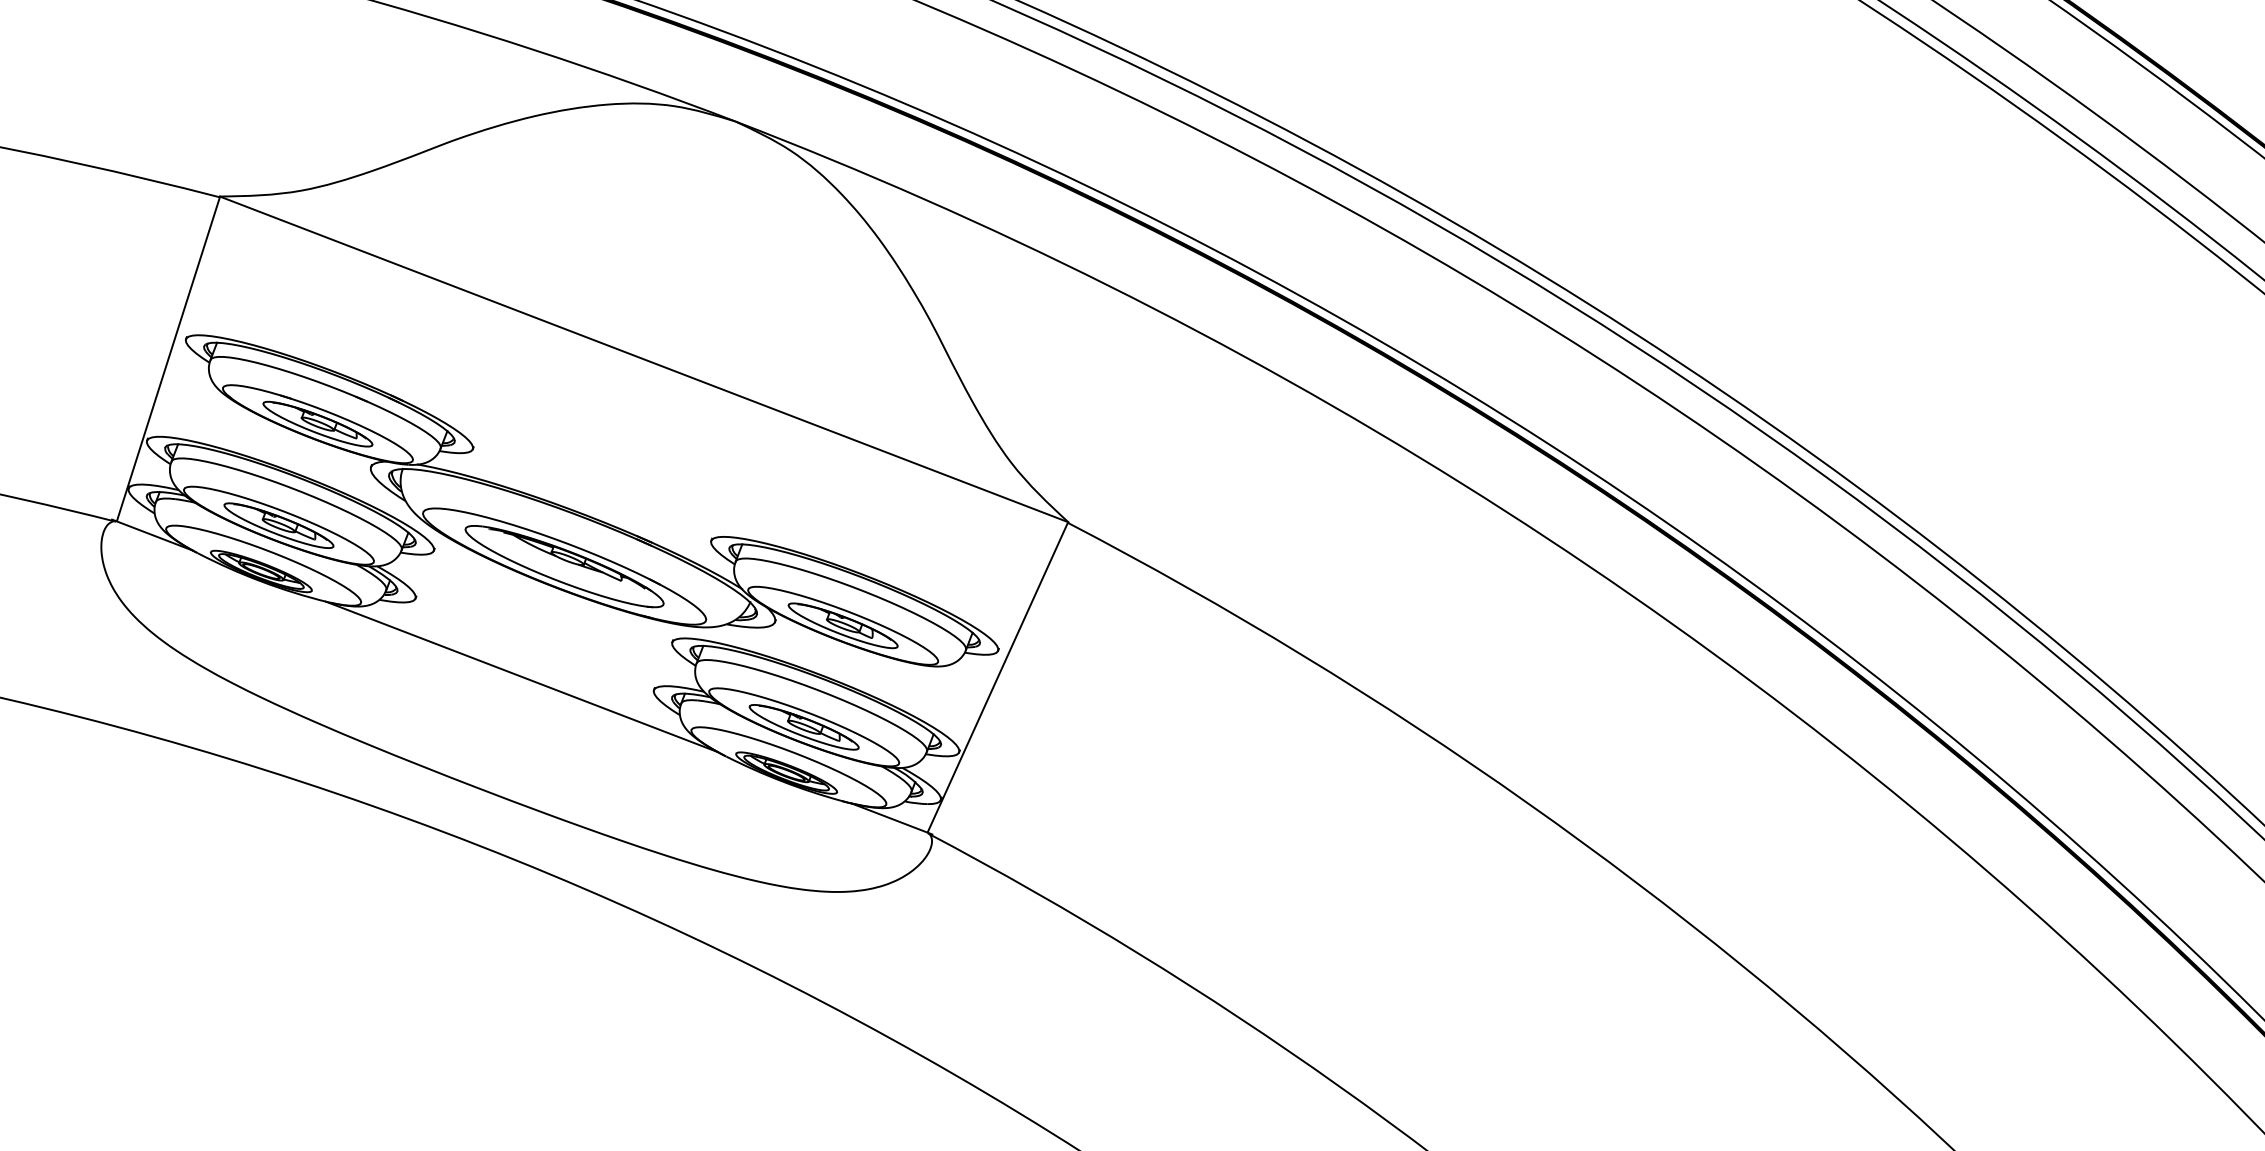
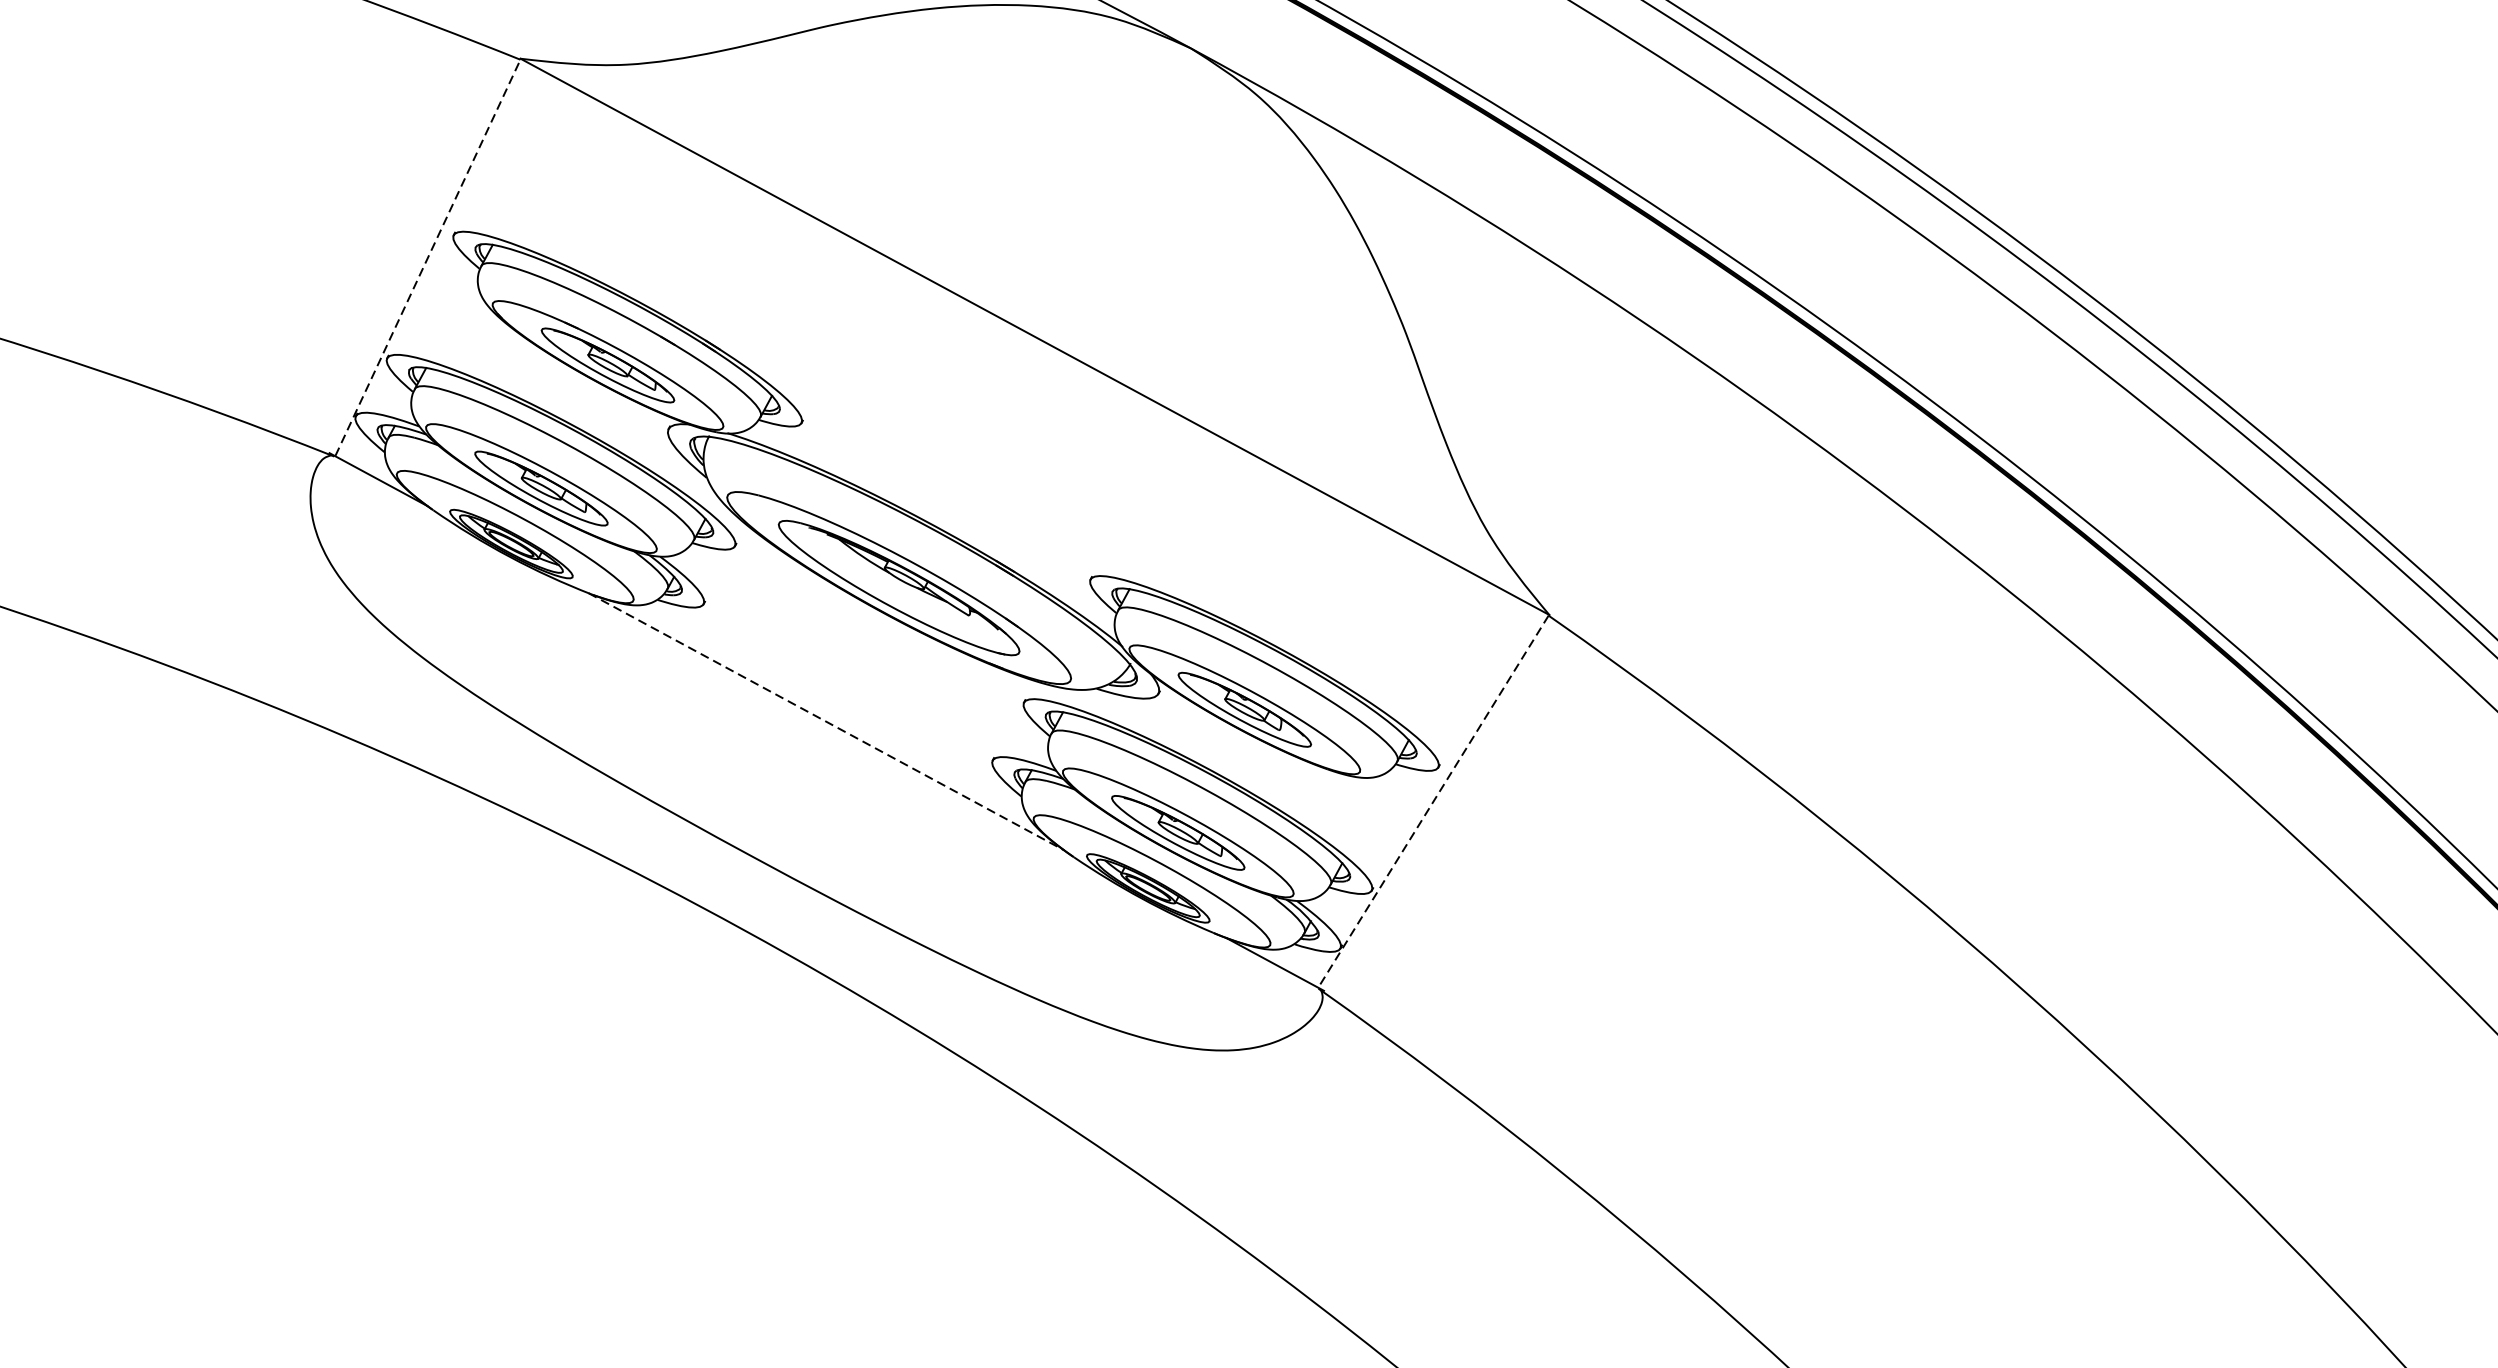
line: (168, 359) -> (428, 258), solid -> dashed
line: (522, 677) -> (827, 722), solid -> dashed
line: (997, 677) -> (1433, 801), solid -> dashed

